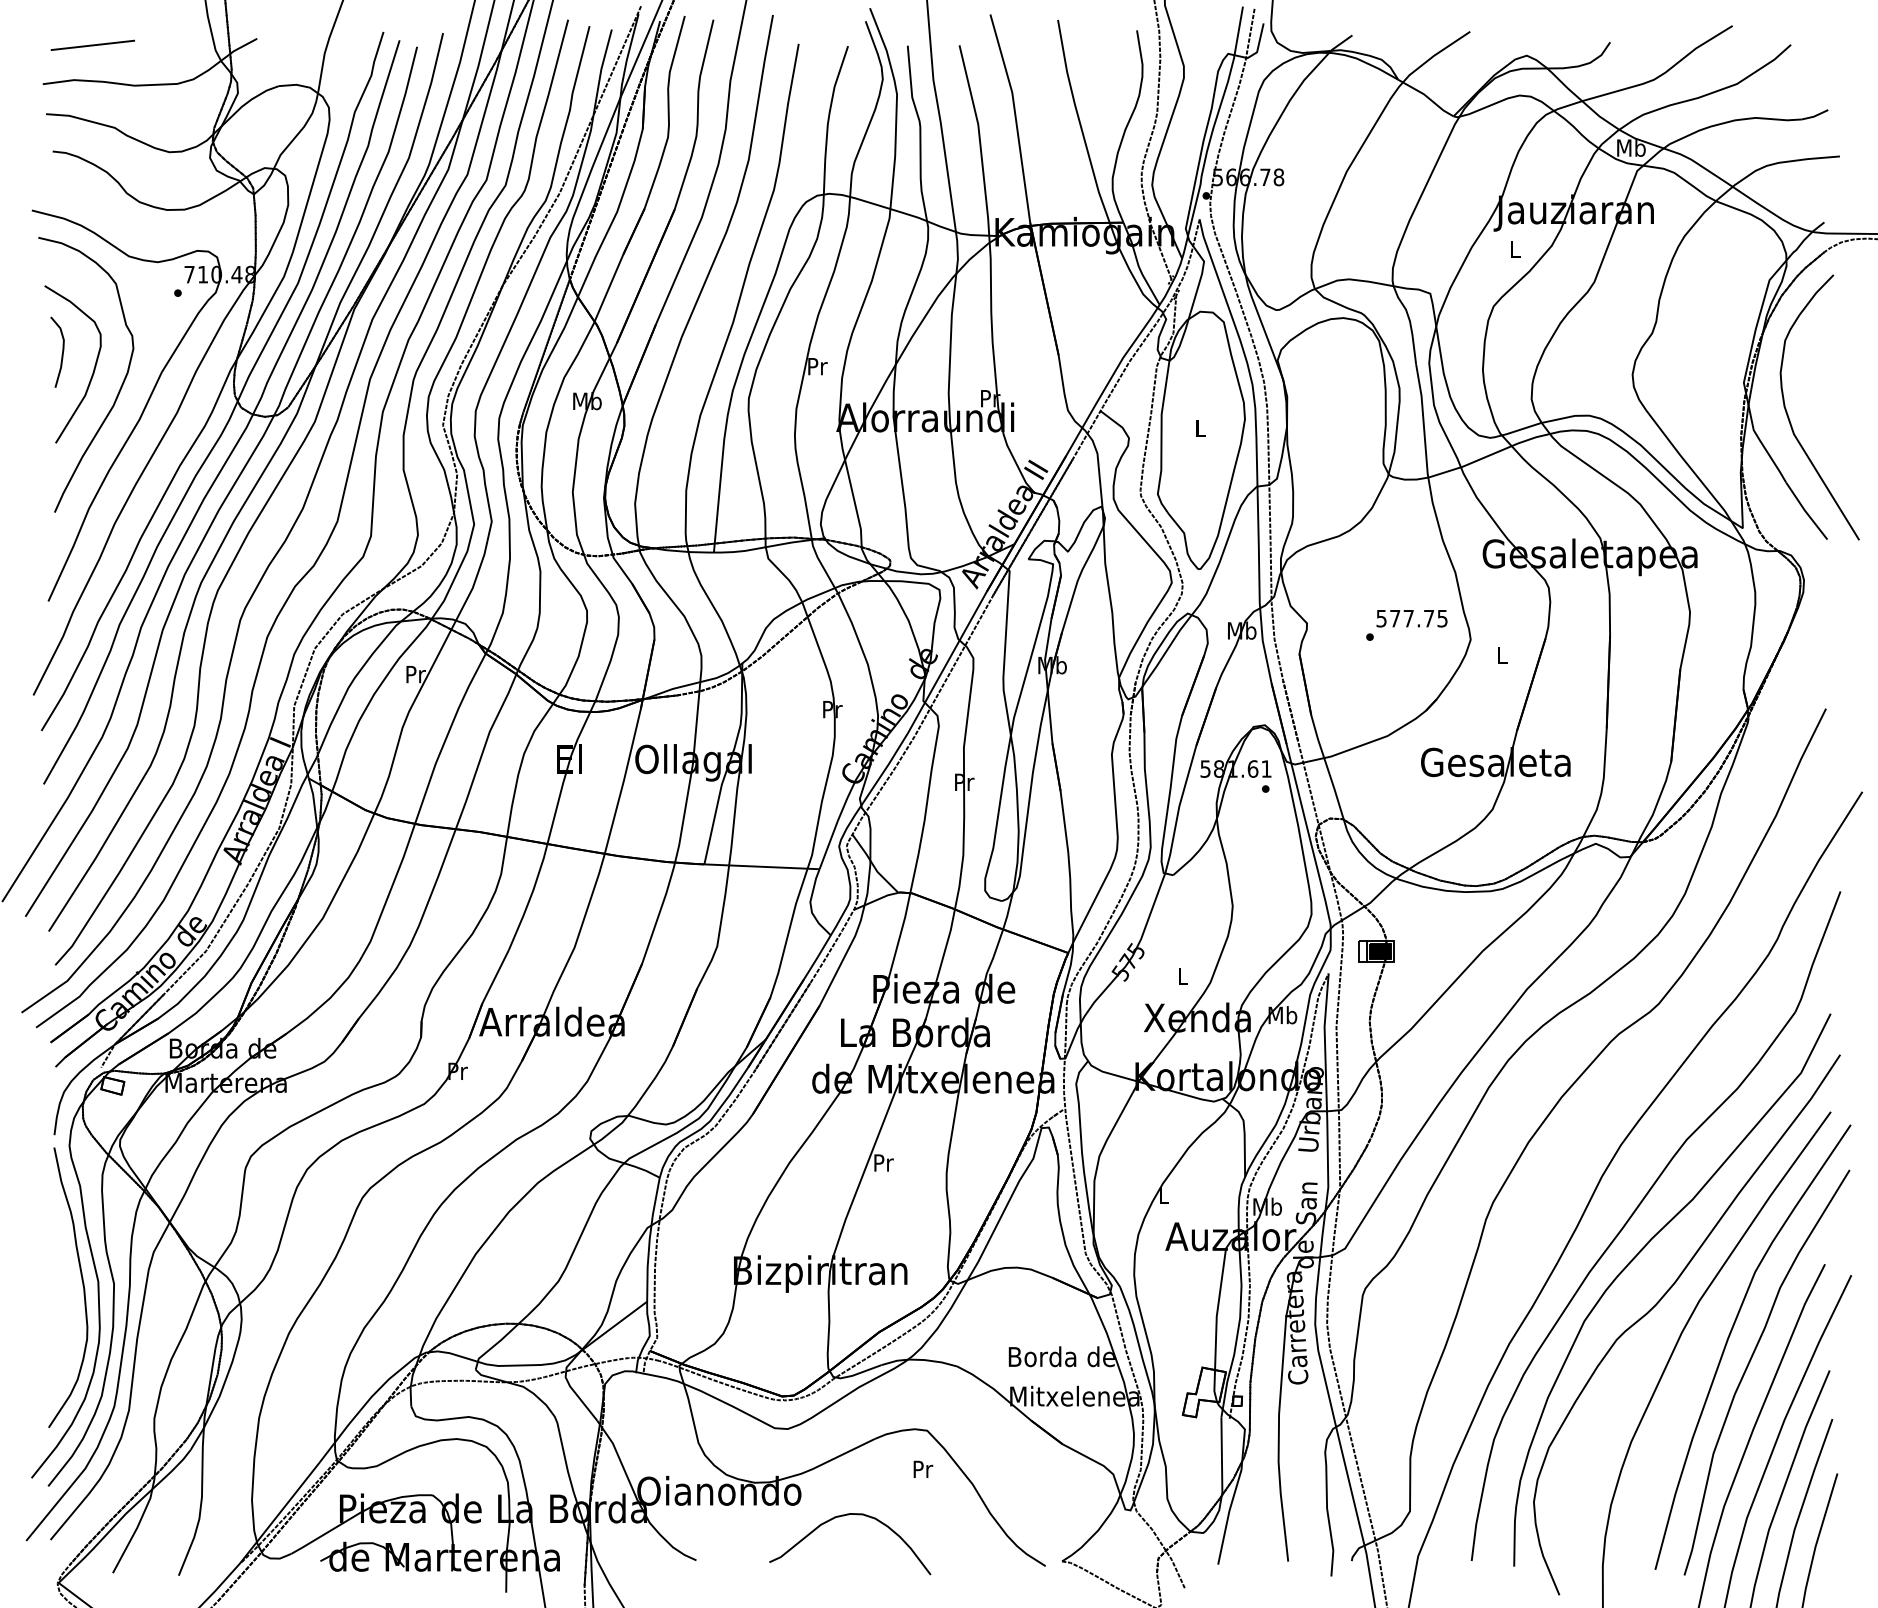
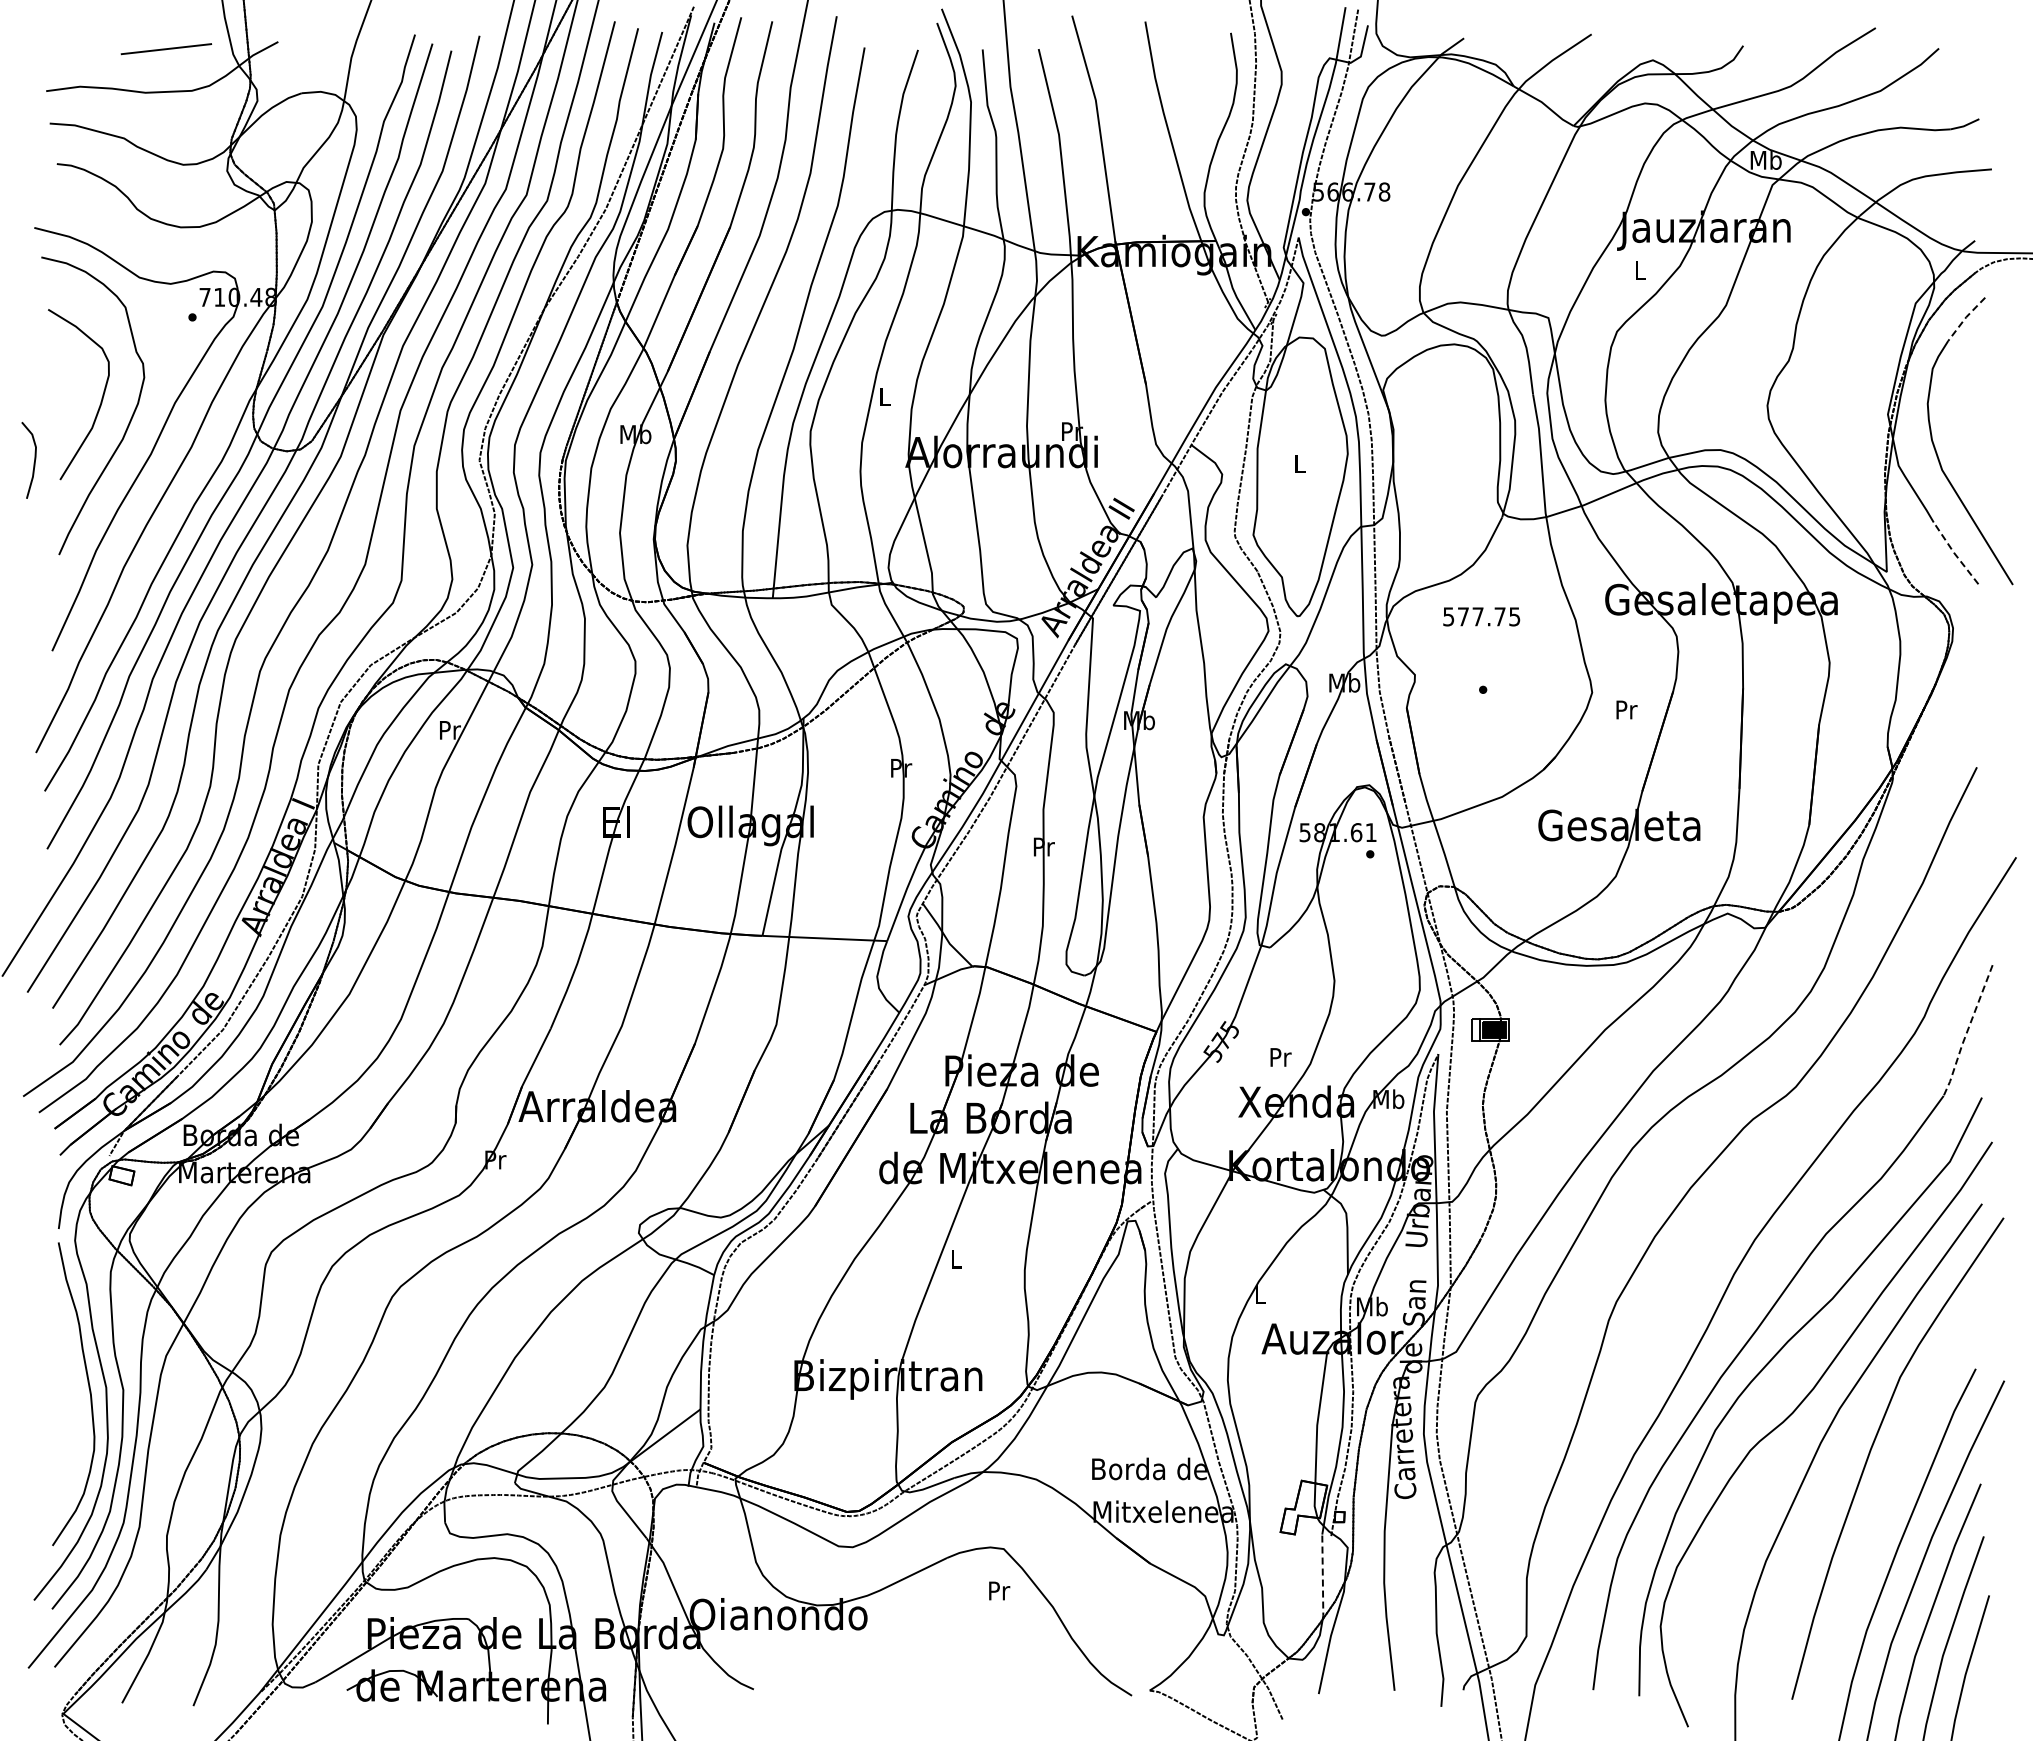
line: (92, 45) -> (166, 49), moved
line: (1815, 293) -> (1965, 317), solid -> dashed
curve: (61, 354) -> (33, 462), moved
text: (818, 366) -> (885, 396), Pr -> L
line: (1805, 511) -> (1954, 553), solid -> dashed
text: (1411, 618) -> (1481, 616), moved
text: (1502, 655) -> (1626, 709), L -> Pr
line: (1817, 952) -> (1967, 1031), solid -> dashed
text: (1182, 976) -> (1280, 1057), L -> Pr
text: (883, 1162) -> (956, 1258), Pr -> L
curve: (1749, 1363) -> (1894, 1476), removed
line: (1221, 1456) -> (1322, 1577), solid -> dashed
curve: (845, 1516) -> (915, 1641), removed

